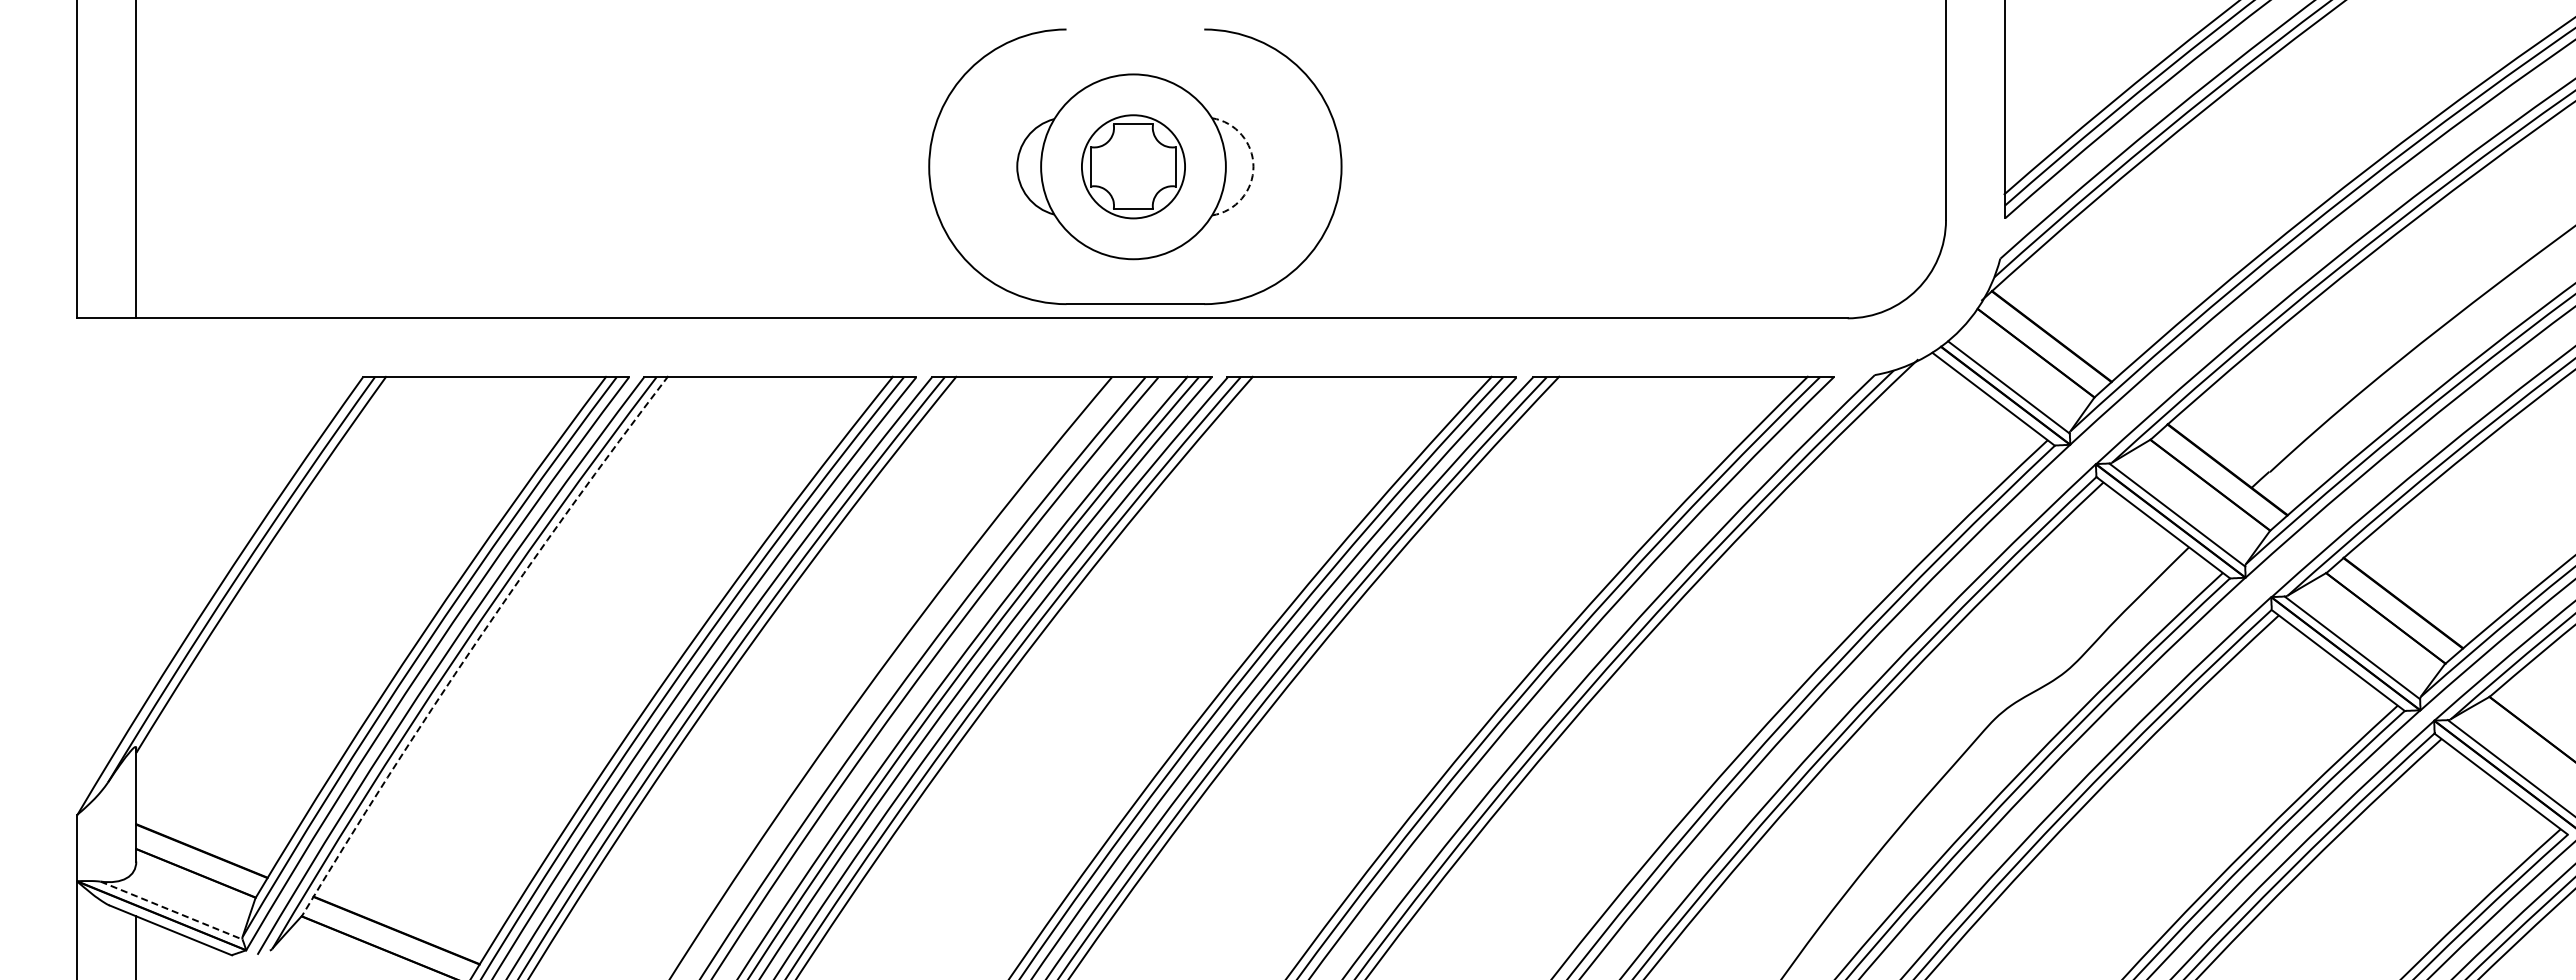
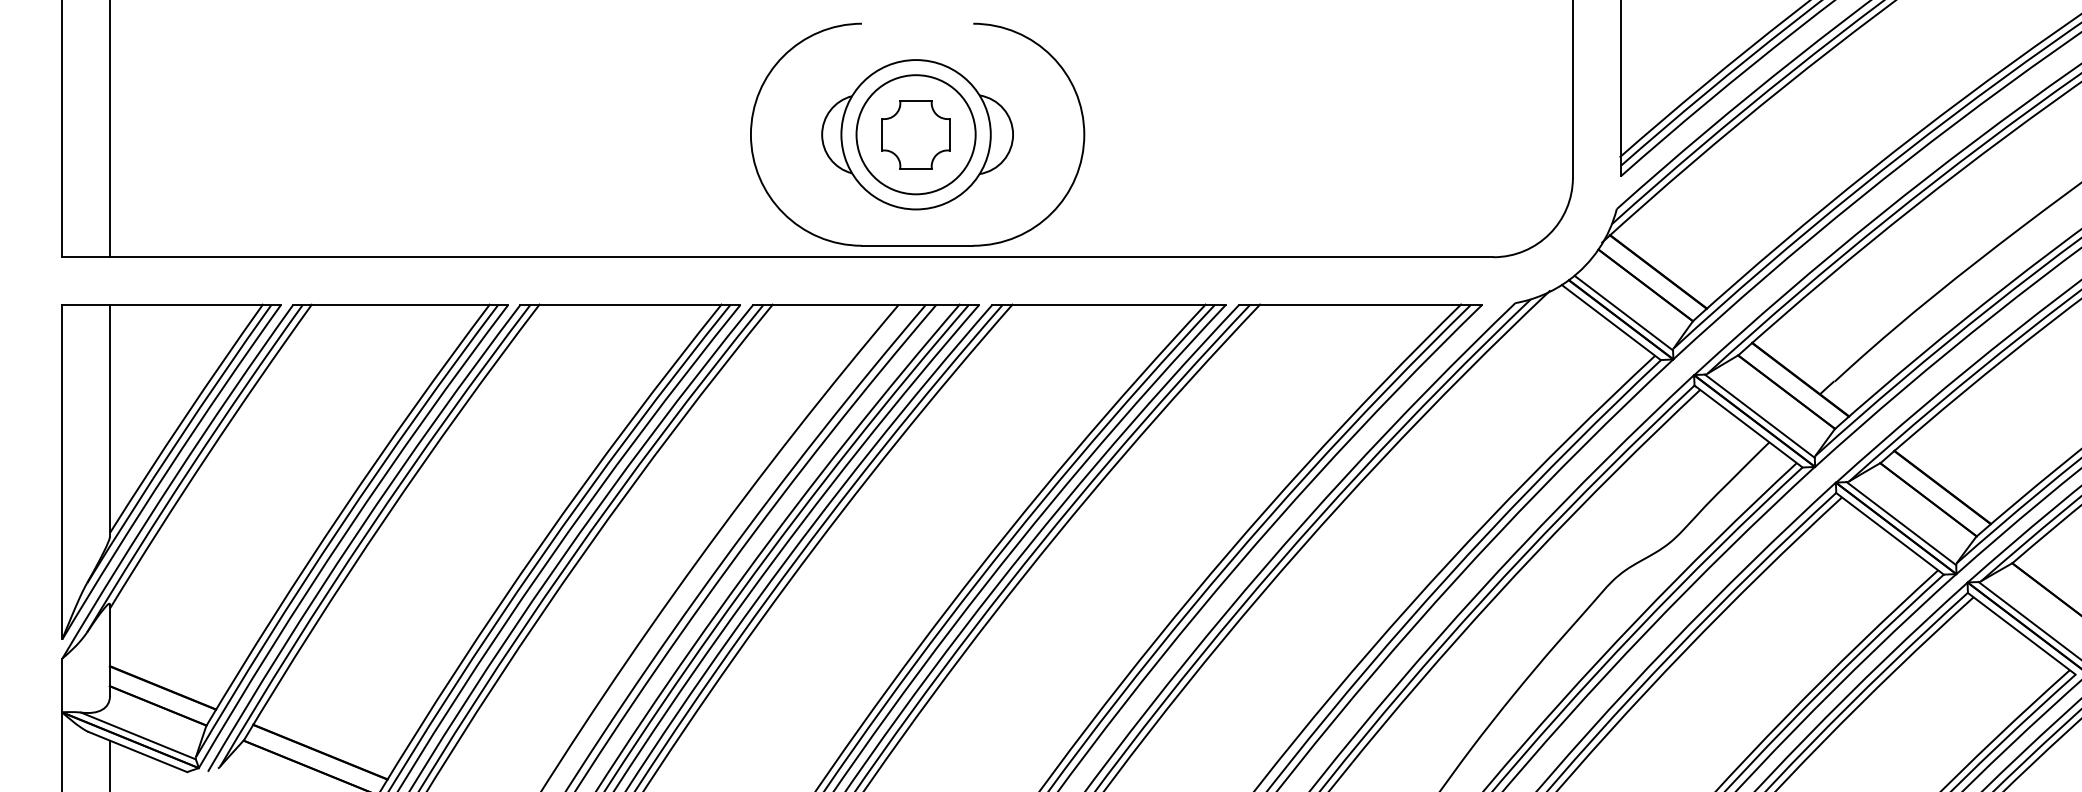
circle: (1133, 166) -> (916, 134), size x1.43
arc: (1253, 166) -> (1013, 134), dashed -> solid
part: (212, 583) -> (171, 471), added
arc: (477, 641) -> (385, 518), dashed -> solid
line: (171, 910) -> (138, 735), dashed -> solid

